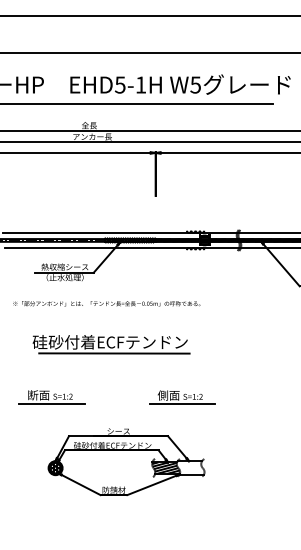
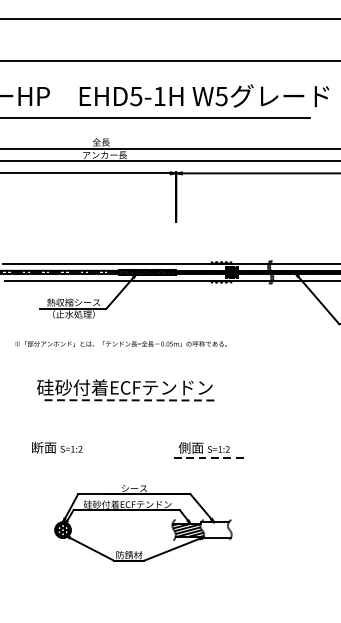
line: (114, 353) -> (129, 400), solid -> dashed
line: (52, 404) -> (59, 458), removed
line: (182, 404) -> (206, 458), solid -> dashed

